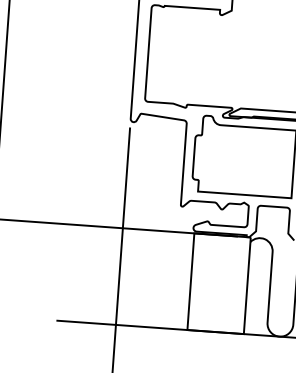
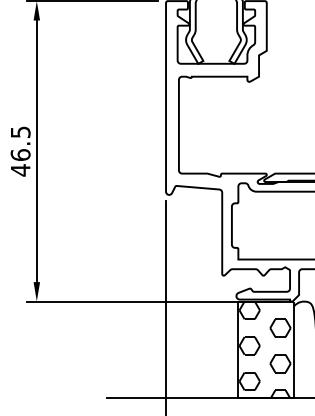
hatch: (217, 283) -> (264, 349), added

